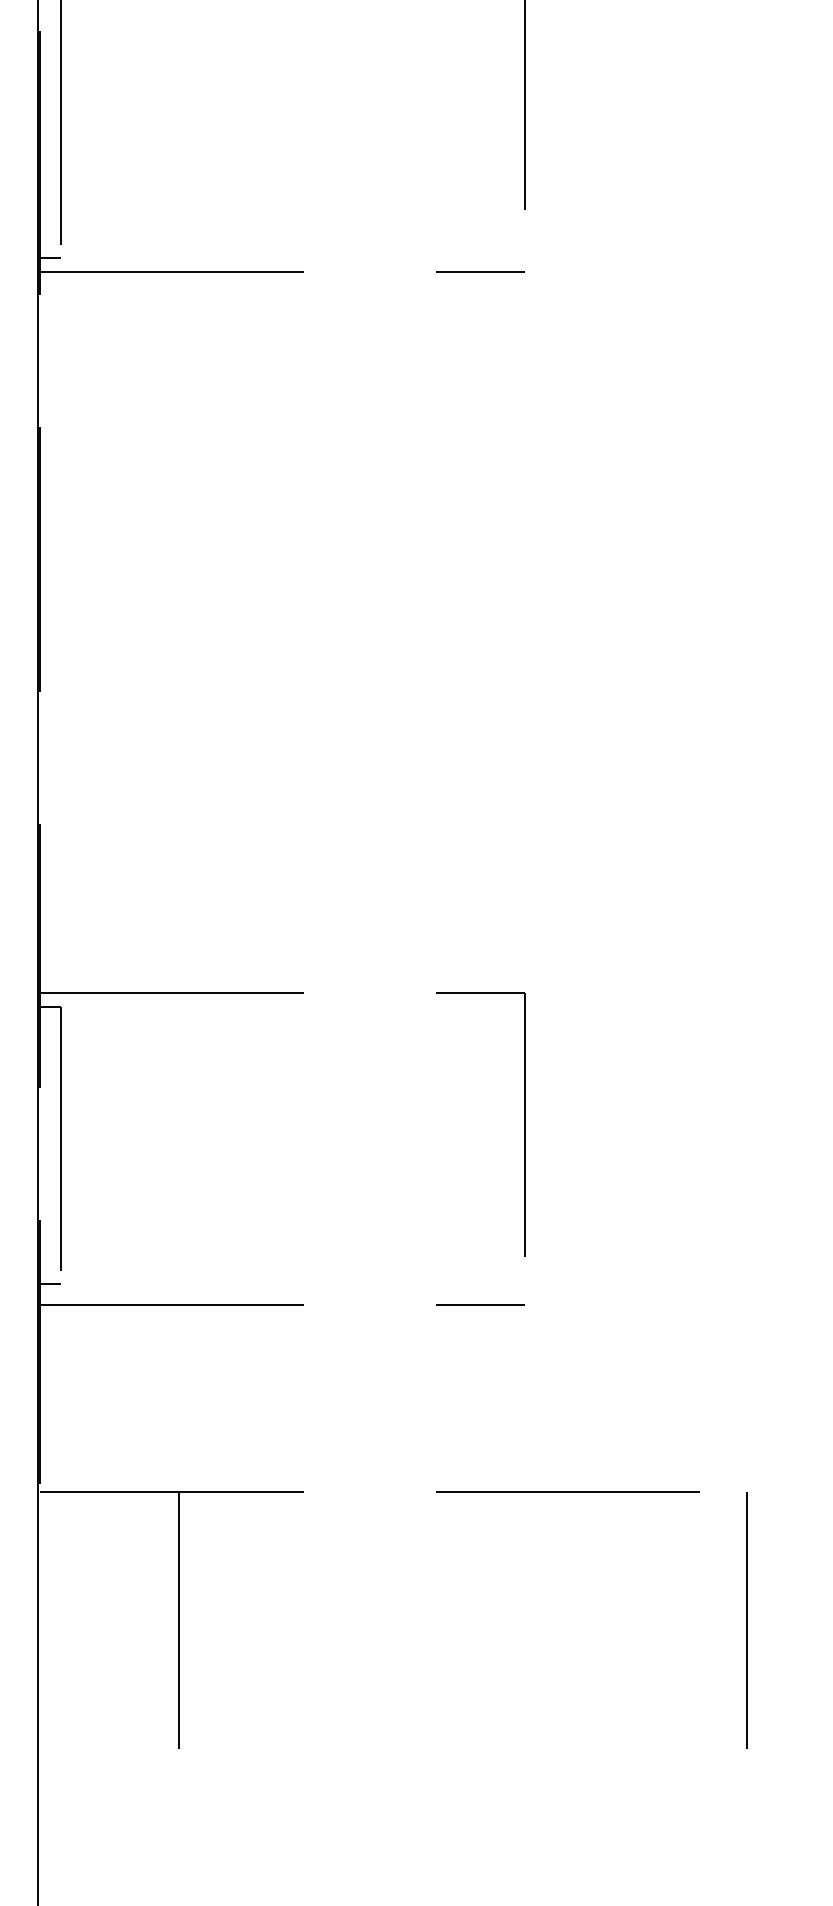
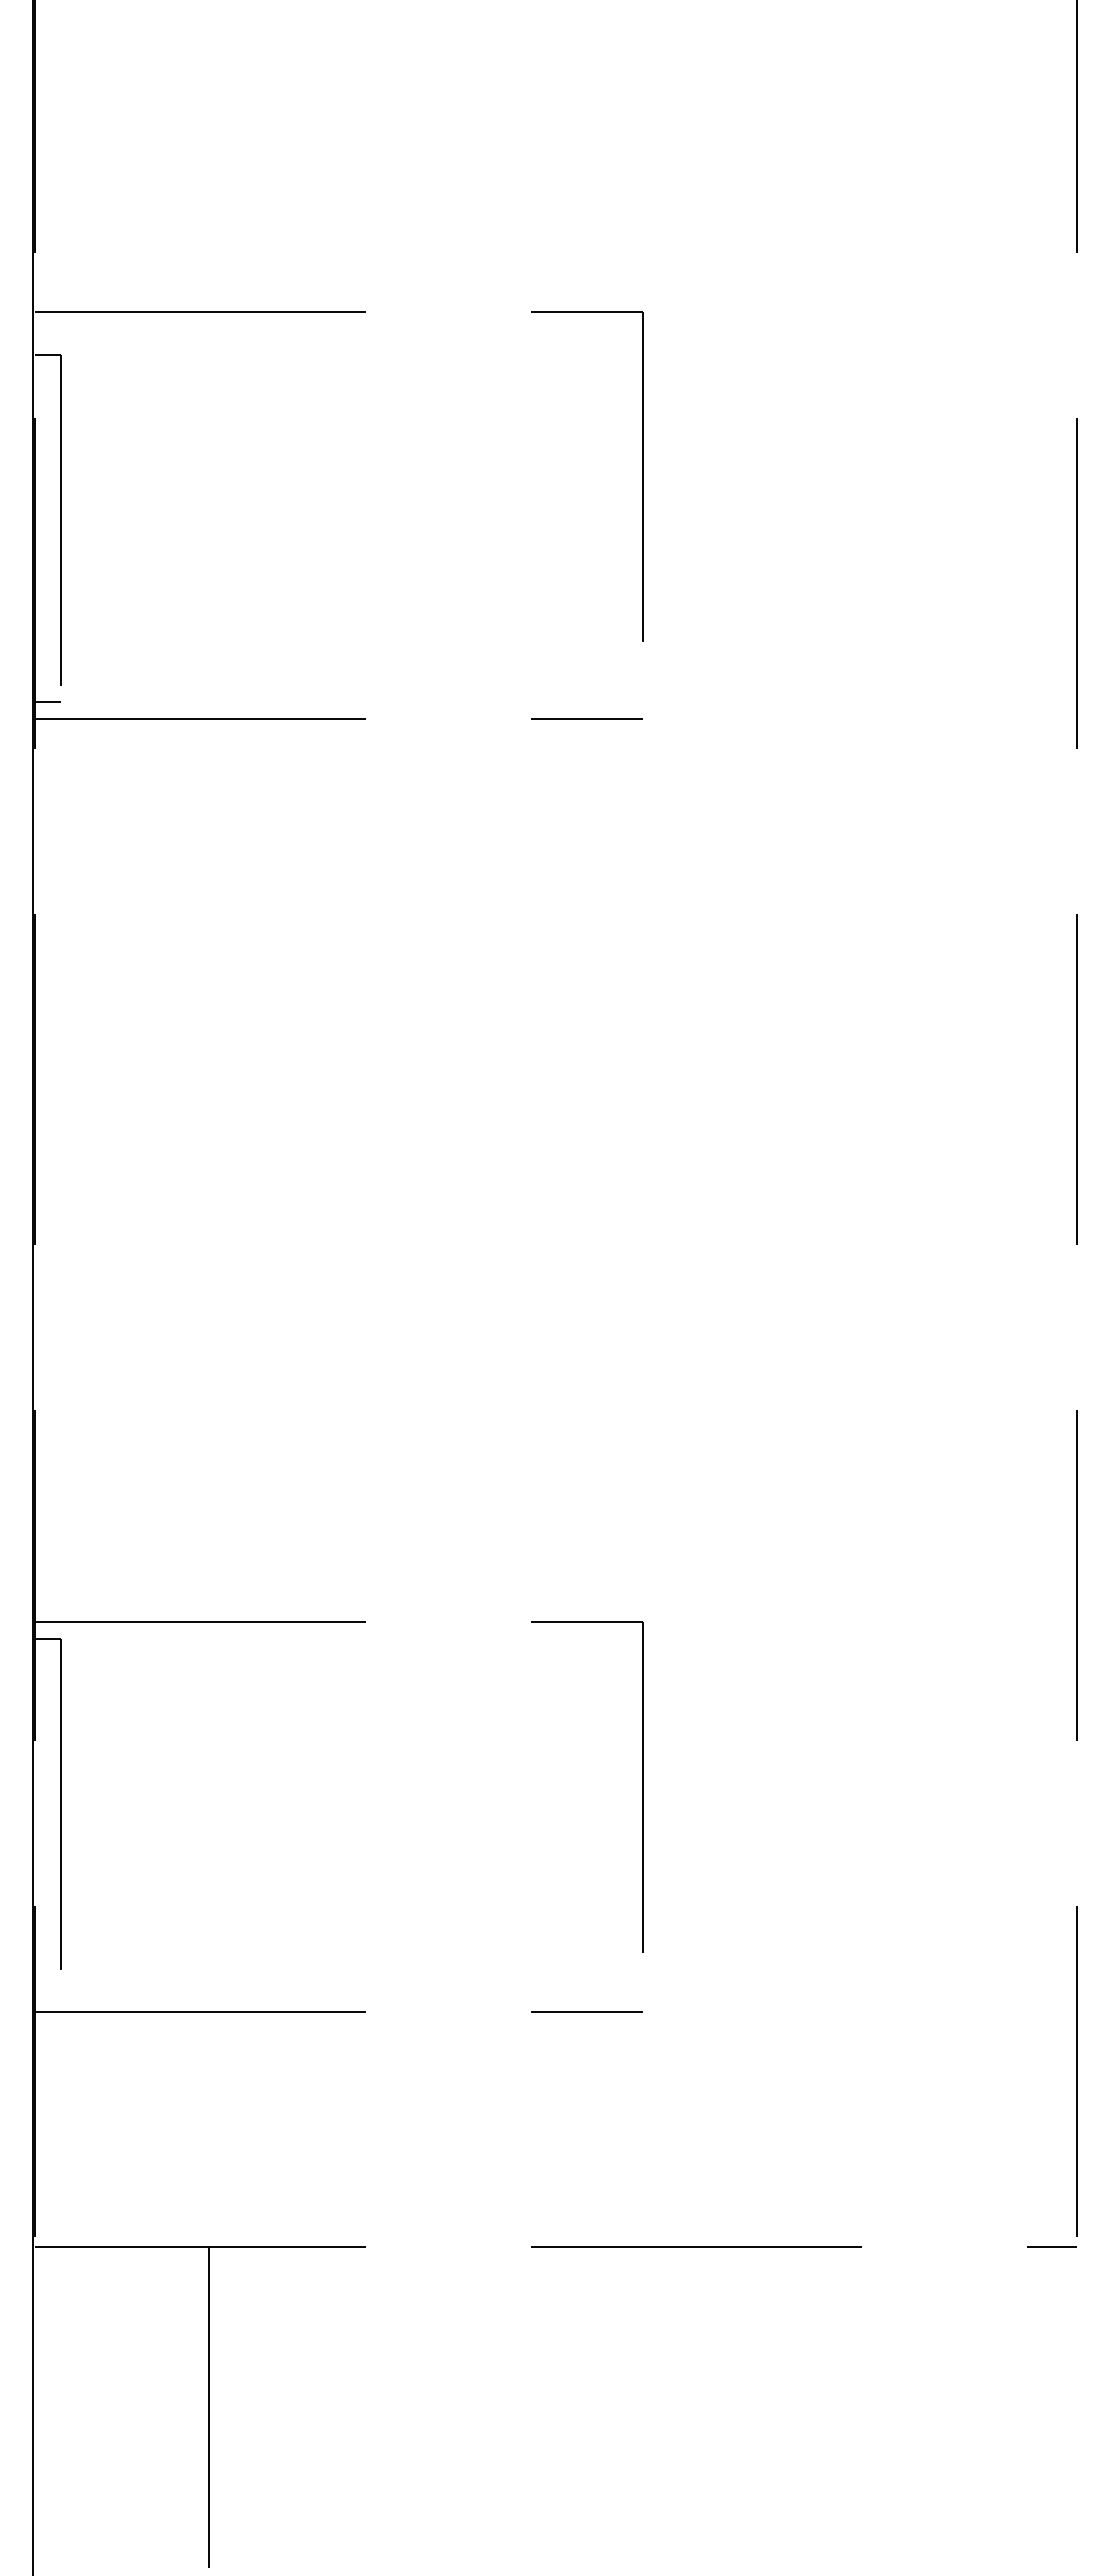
line: (50, 1284) -> (48, 1986), removed
line: (747, 1619) -> (920, 2406), removed

